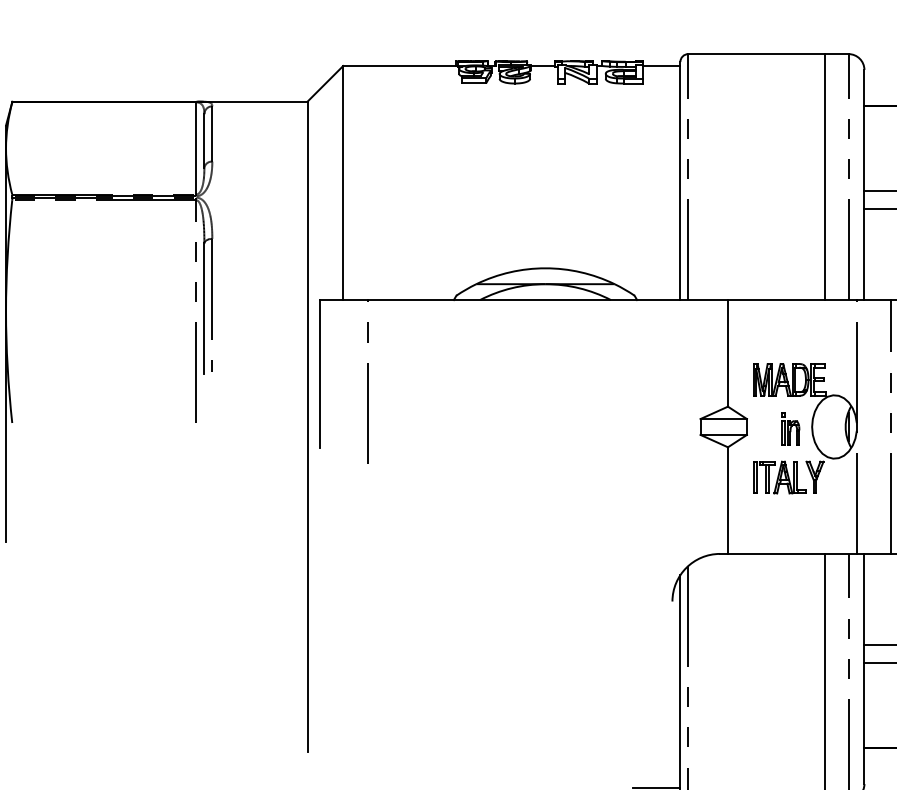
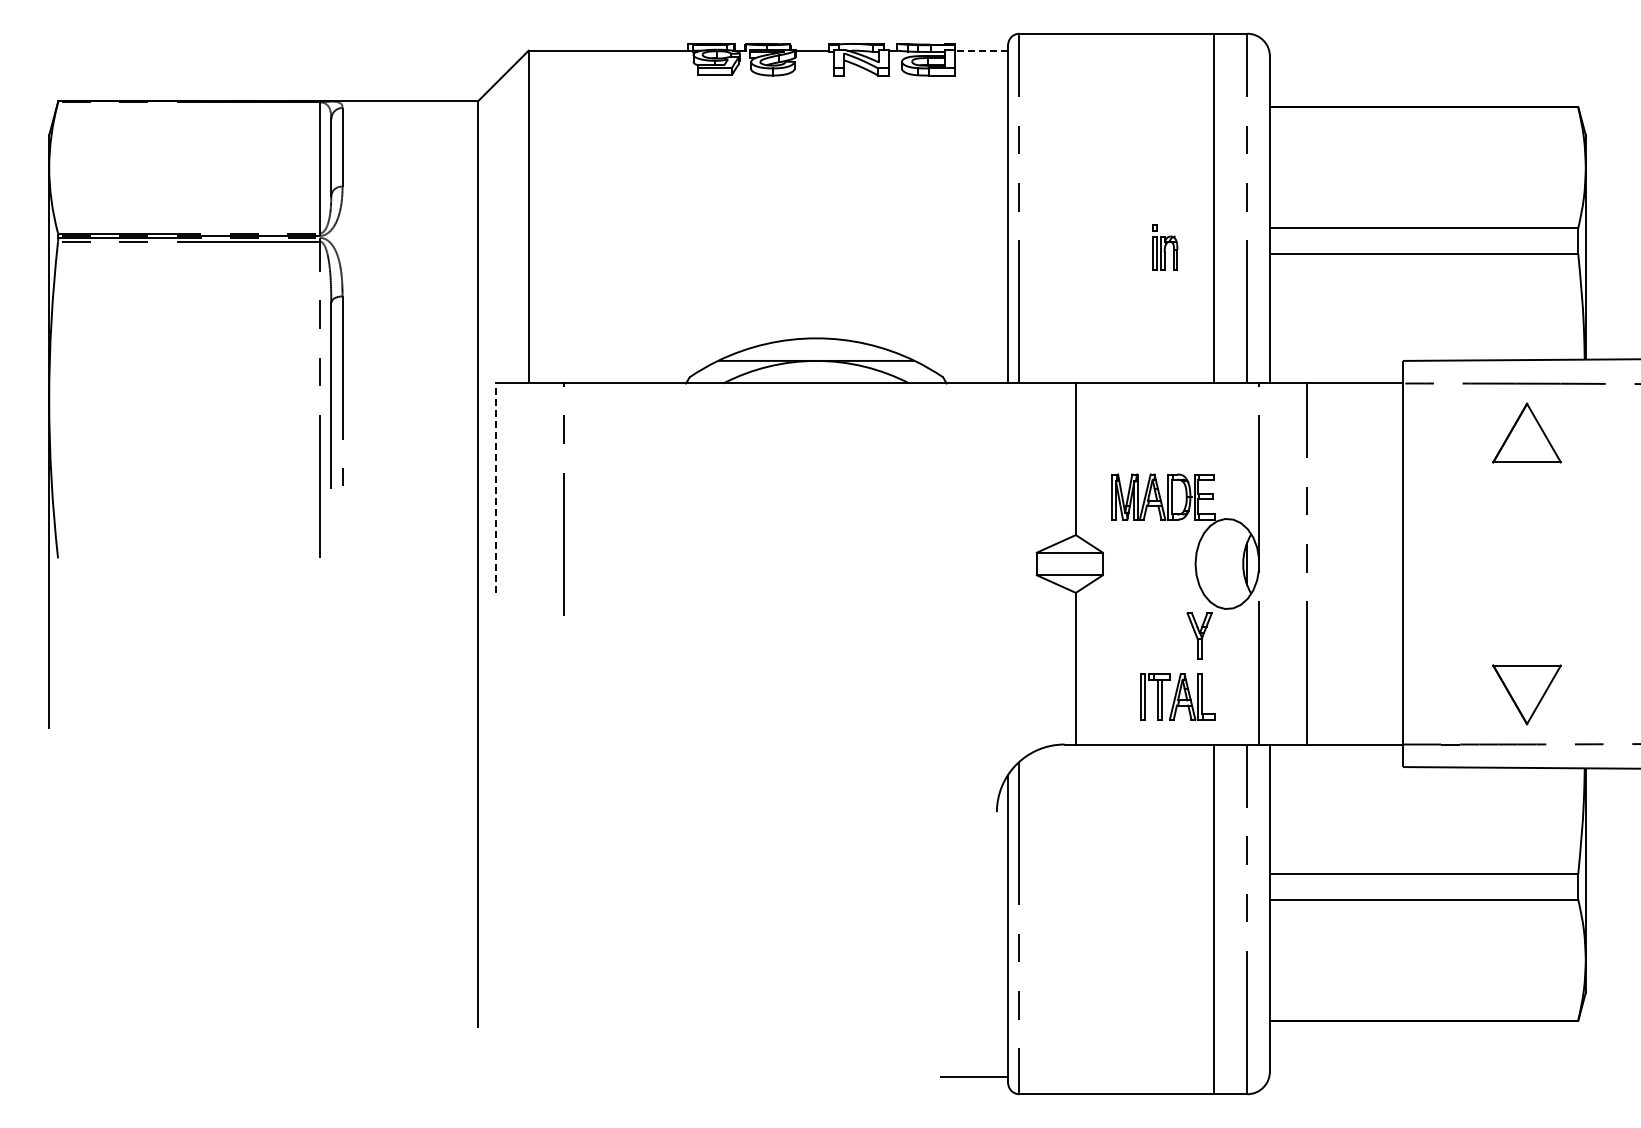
line: (661, 65) -> (981, 50), solid -> dashed
line: (319, 373) -> (495, 488), solid -> dashed
part: (791, 428) -> (1165, 247), moved
part: (779, 477) -> (1177, 696), moved

